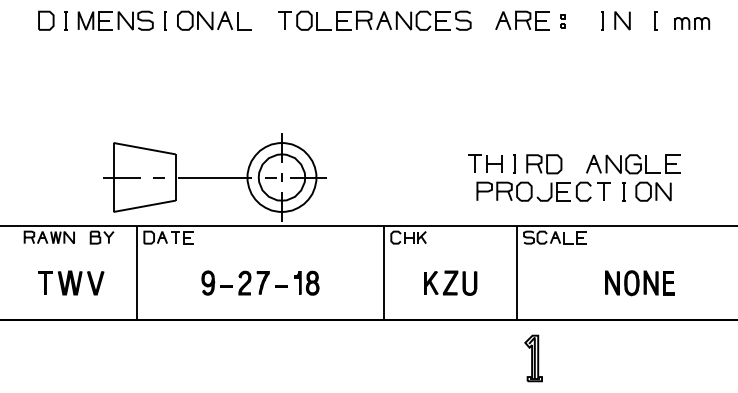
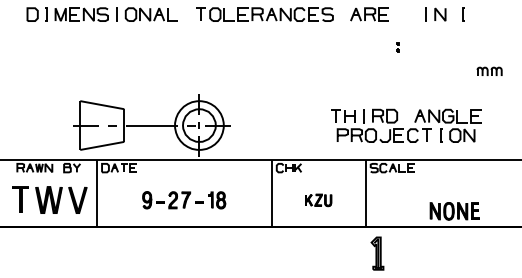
part: (561, 21) -> (397, 47), moved
part: (691, 21) -> (489, 70), moved
part: (71, 283) -> (50, 200), size x1.6
part: (450, 283) -> (318, 200), size x0.7
part: (639, 283) -> (454, 211), moved

